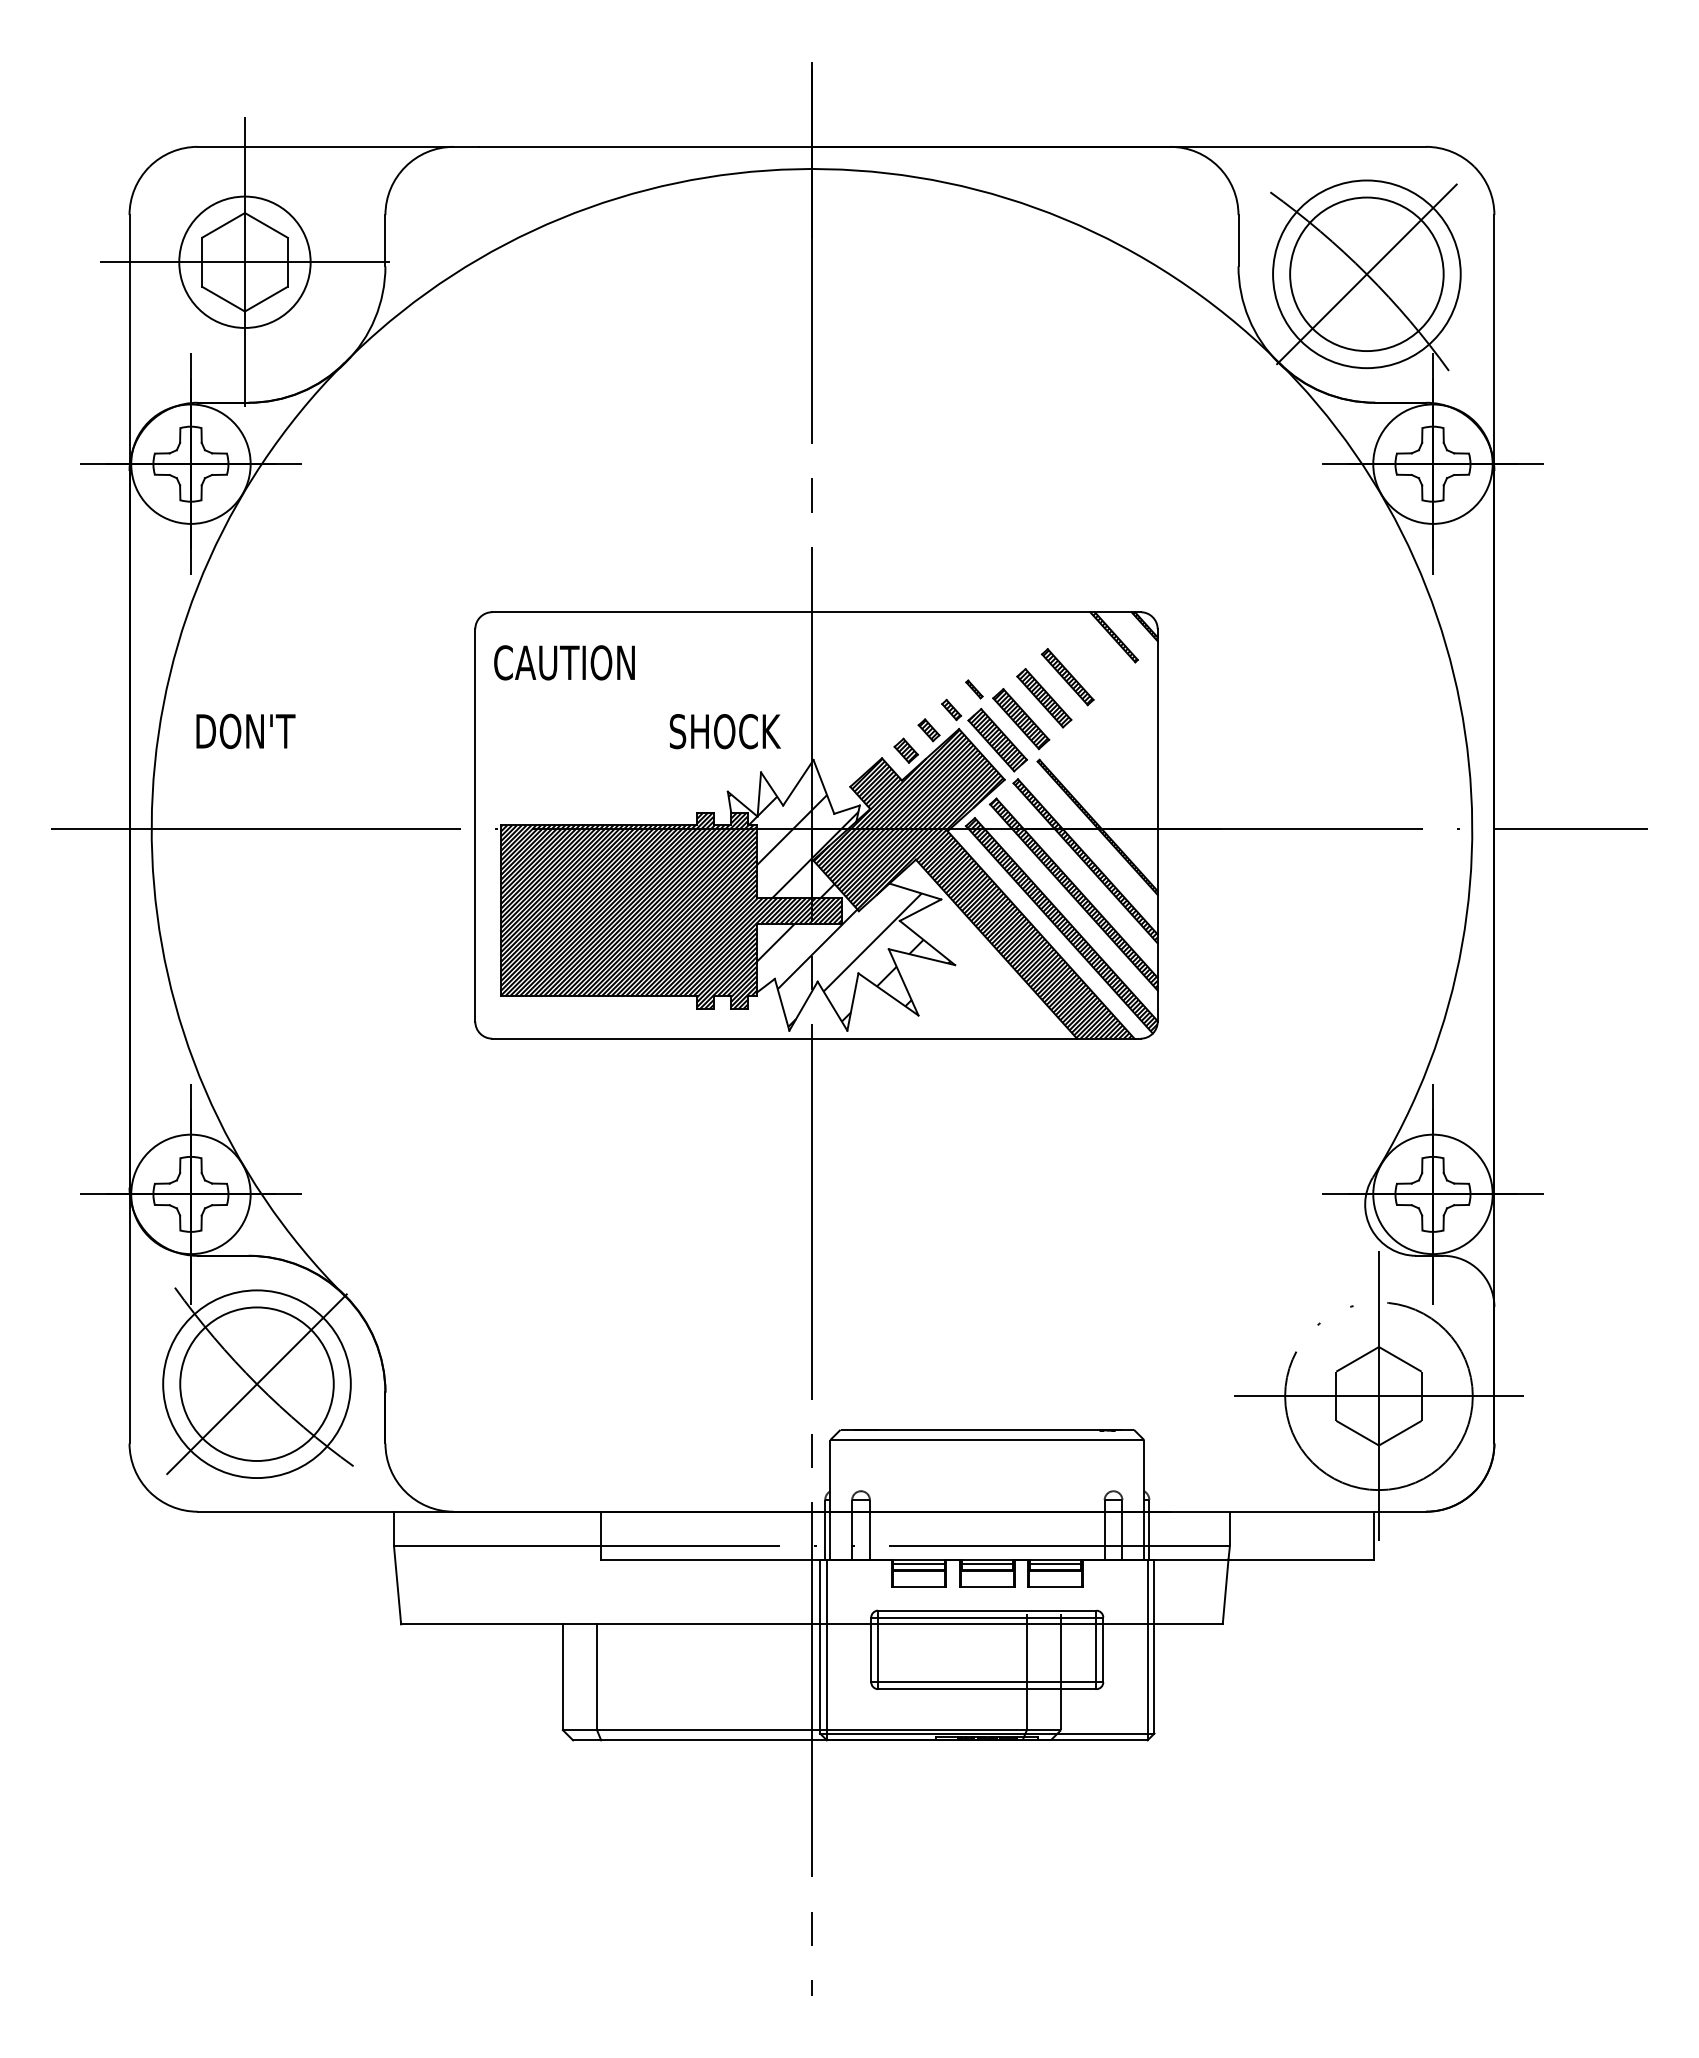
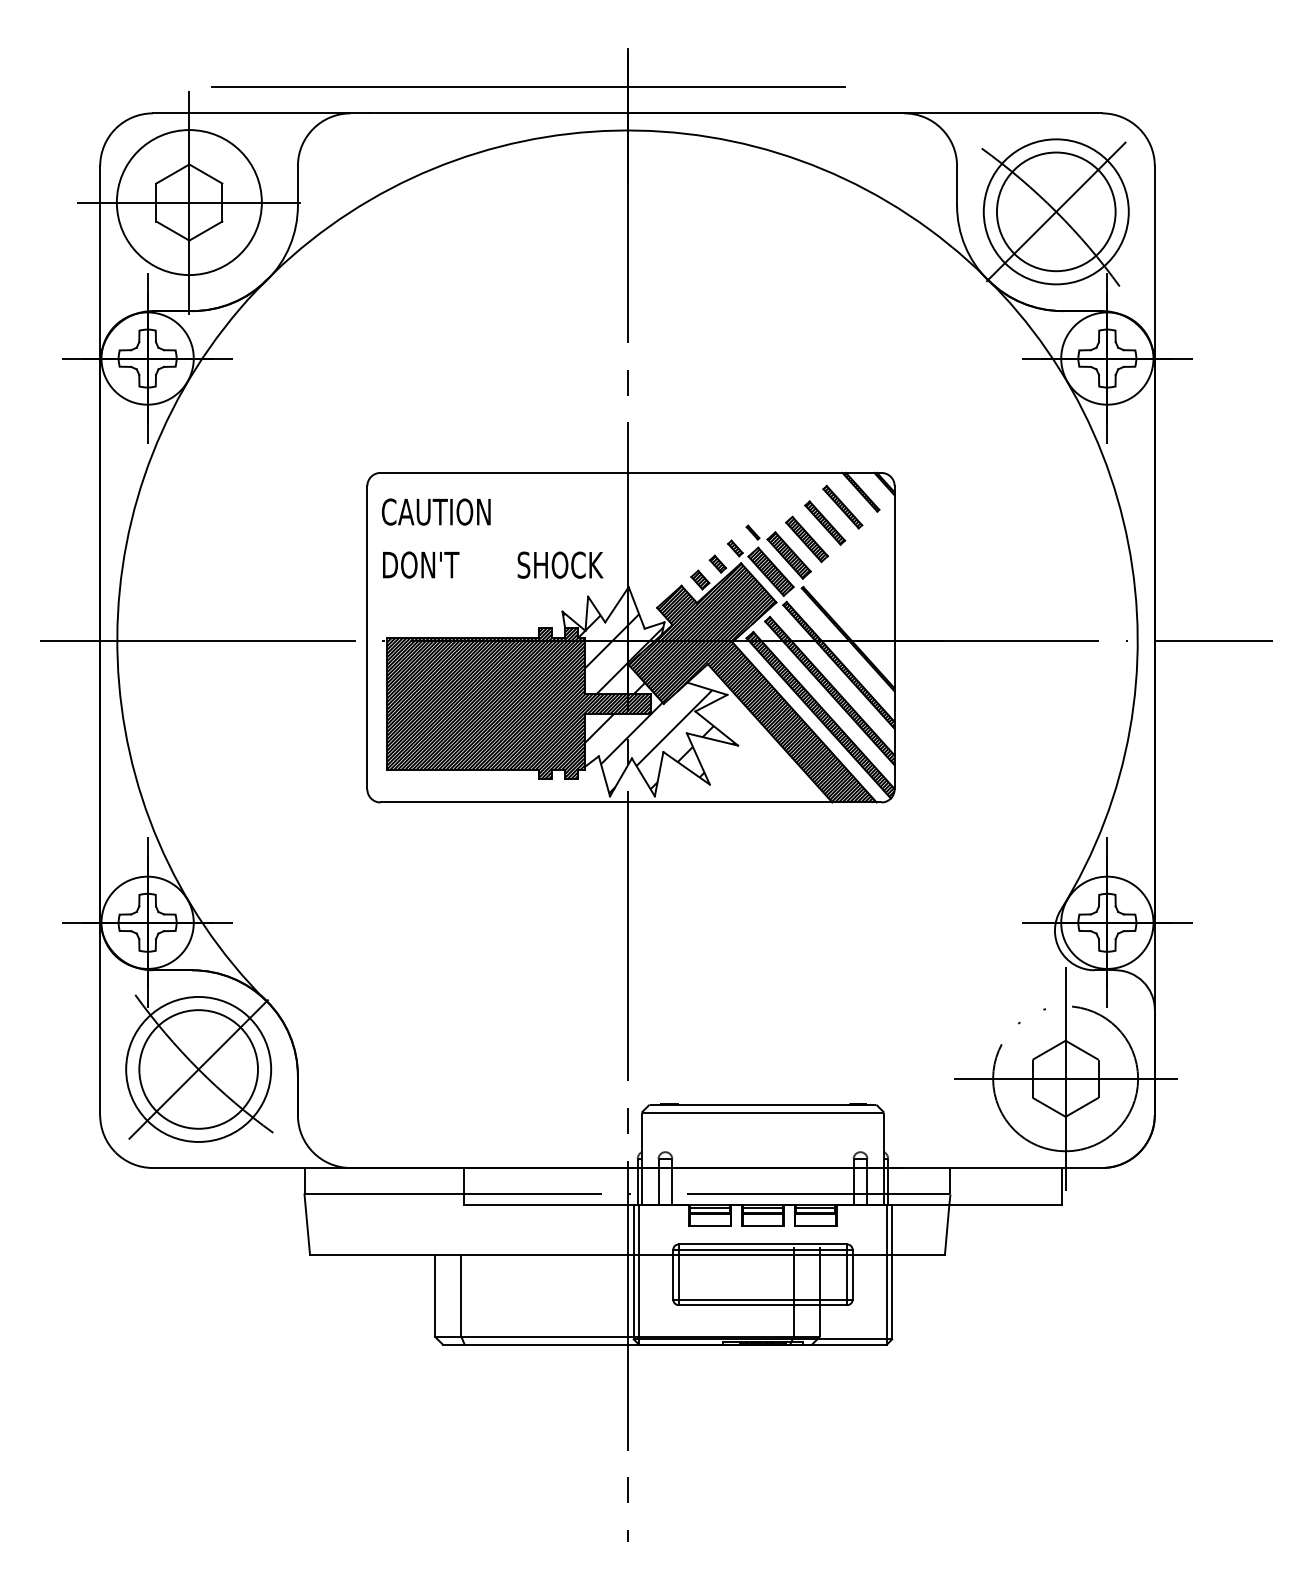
line: (683, 112) -> (528, 86), added
circle: (244, 262) -> (189, 202), size x1.43
part: (1090, 656) -> (842, 507), added
text: (245, 731) -> (420, 565), moved

